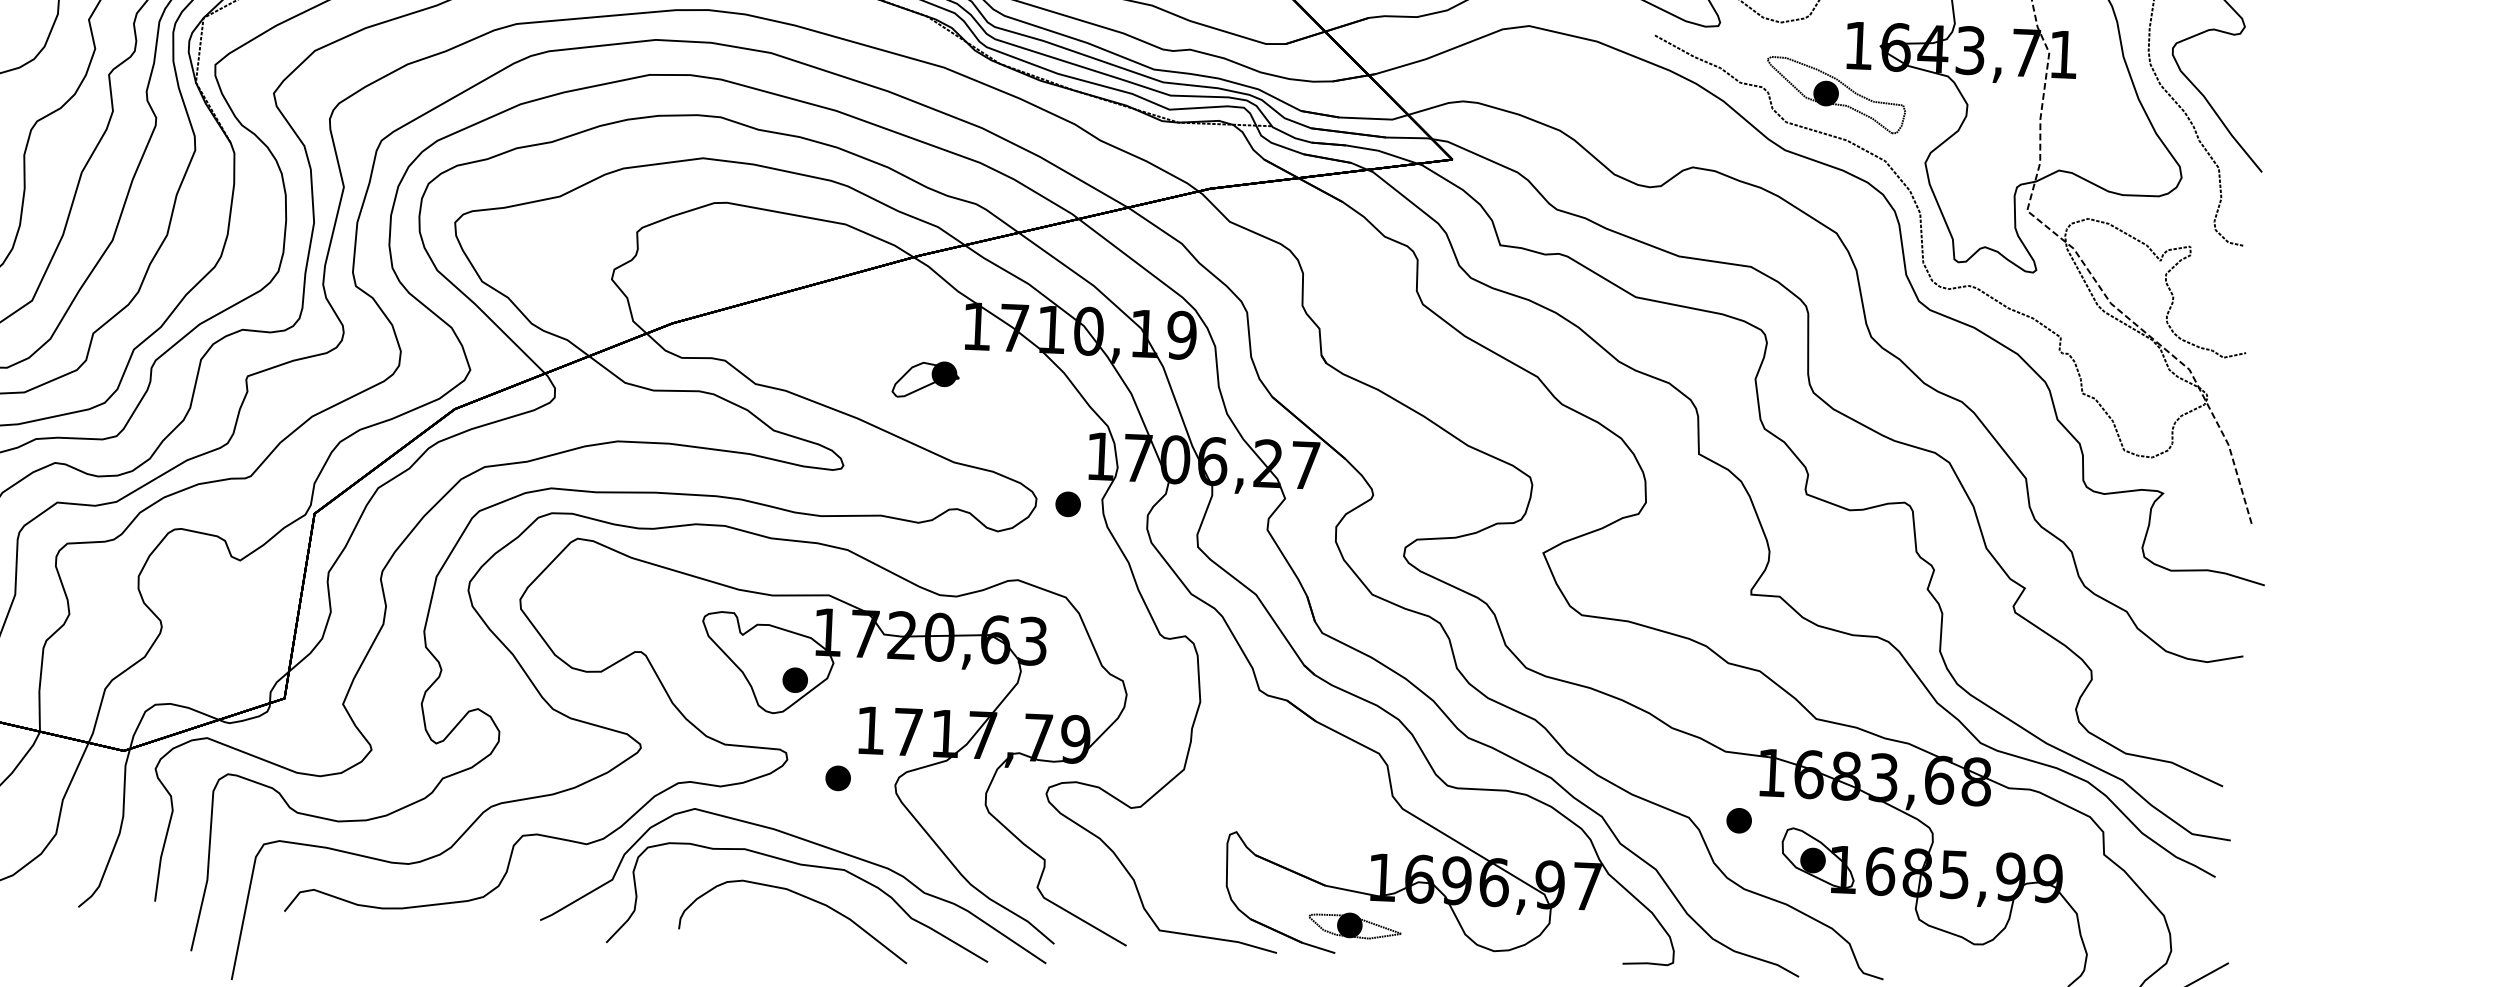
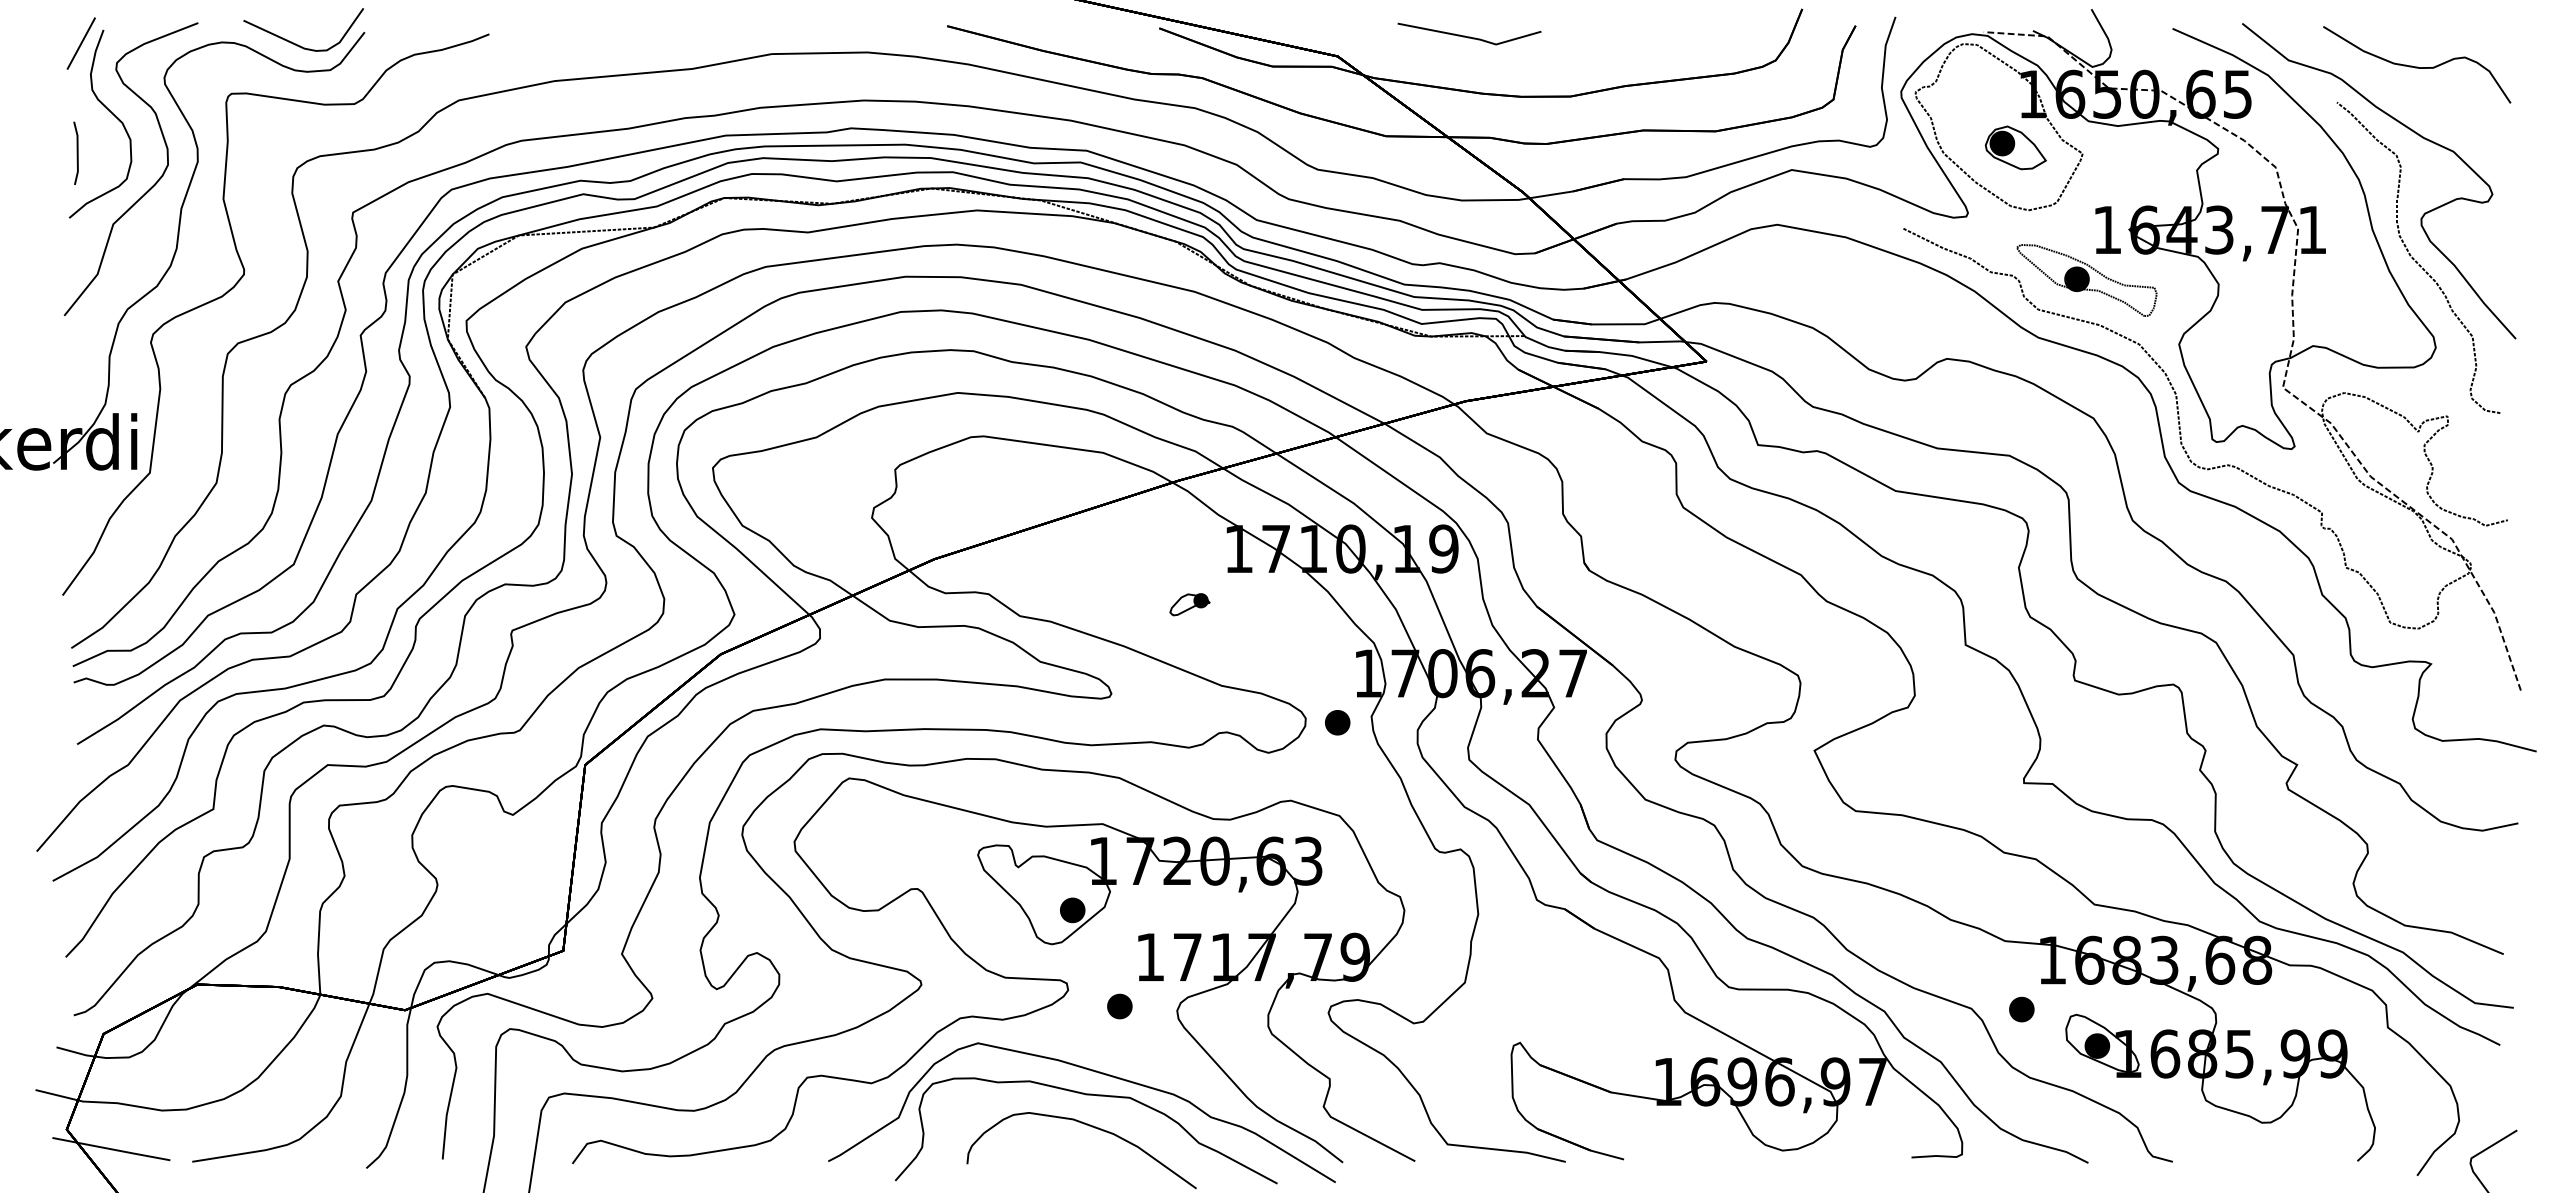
part: (925, 379) -> (1189, 604), size x0.6
part: (1354, 926) -> (1642, 1131), removed

